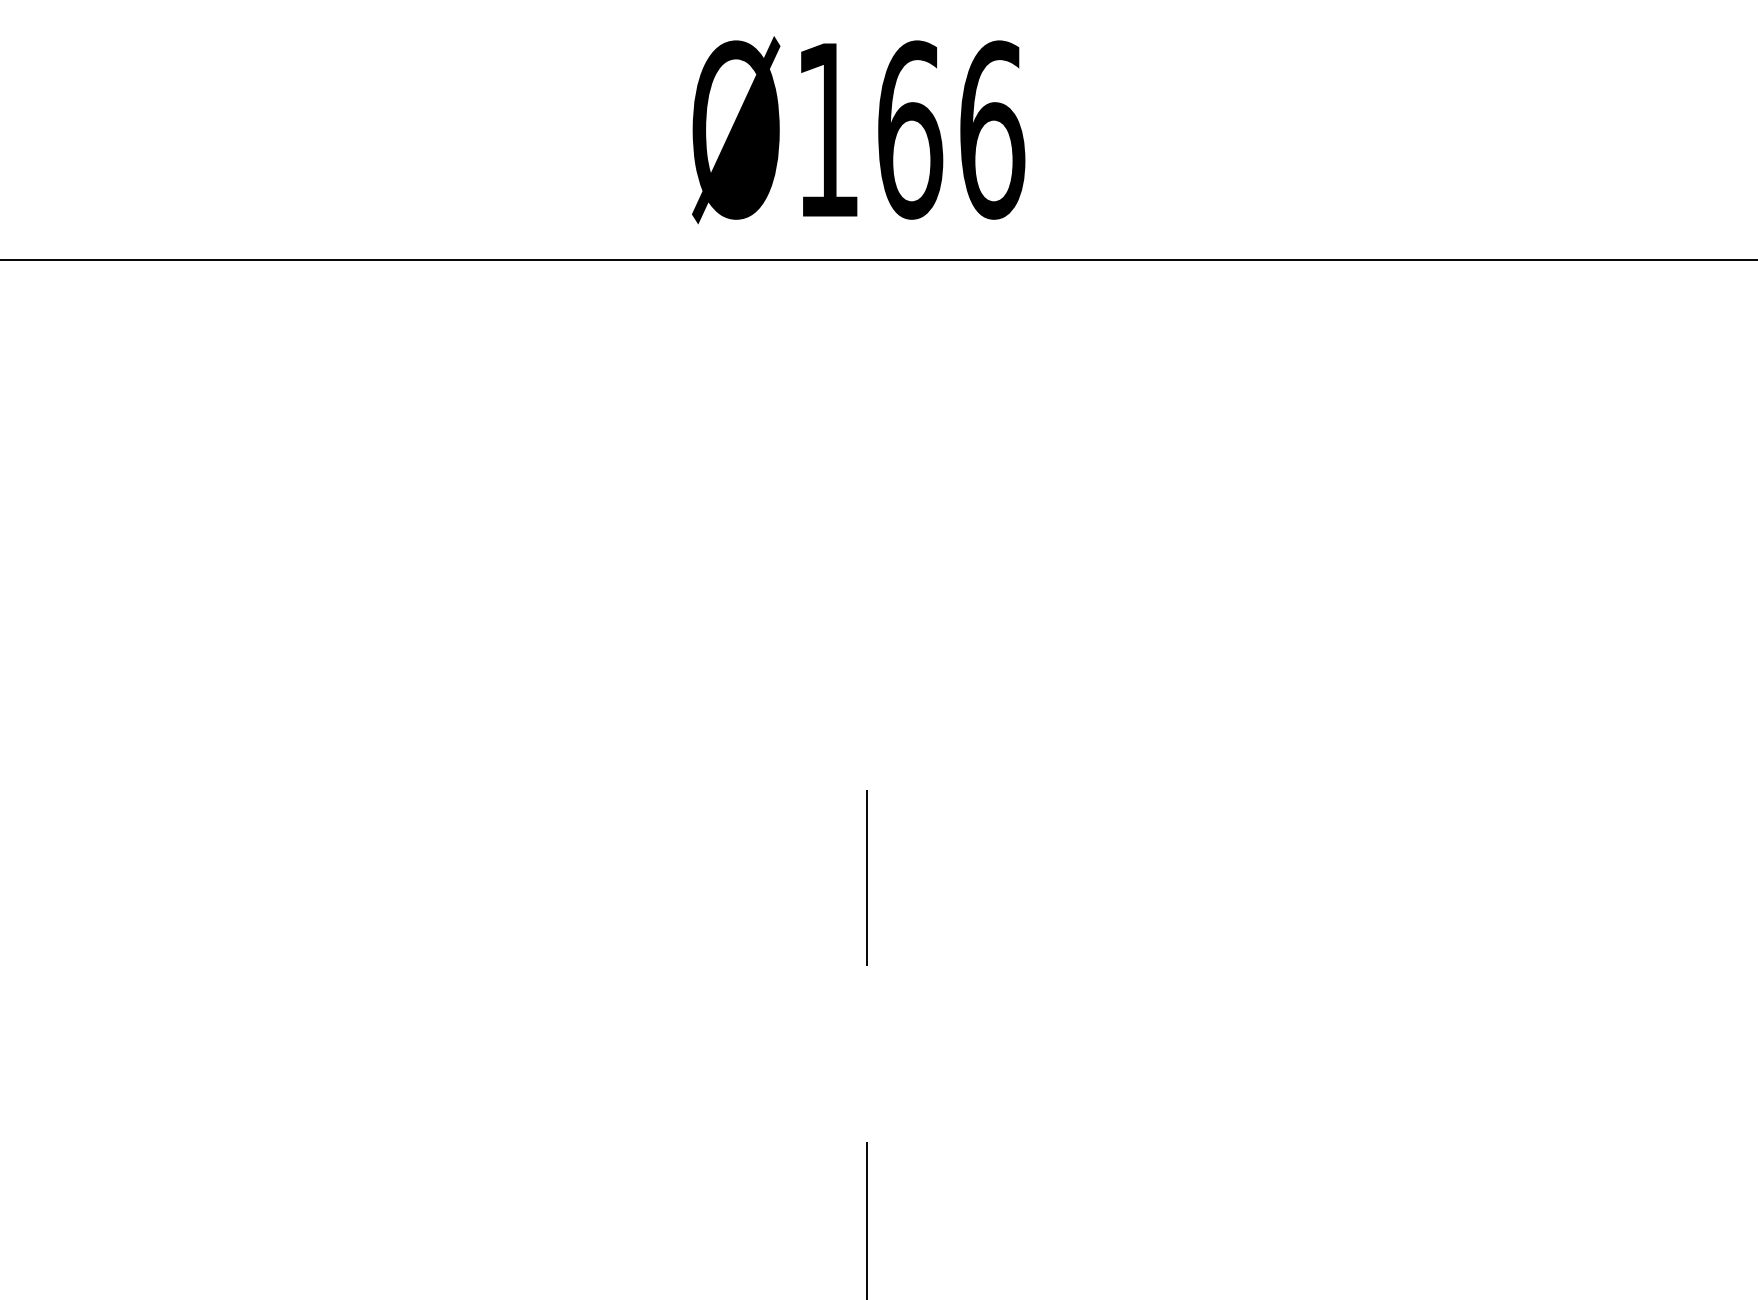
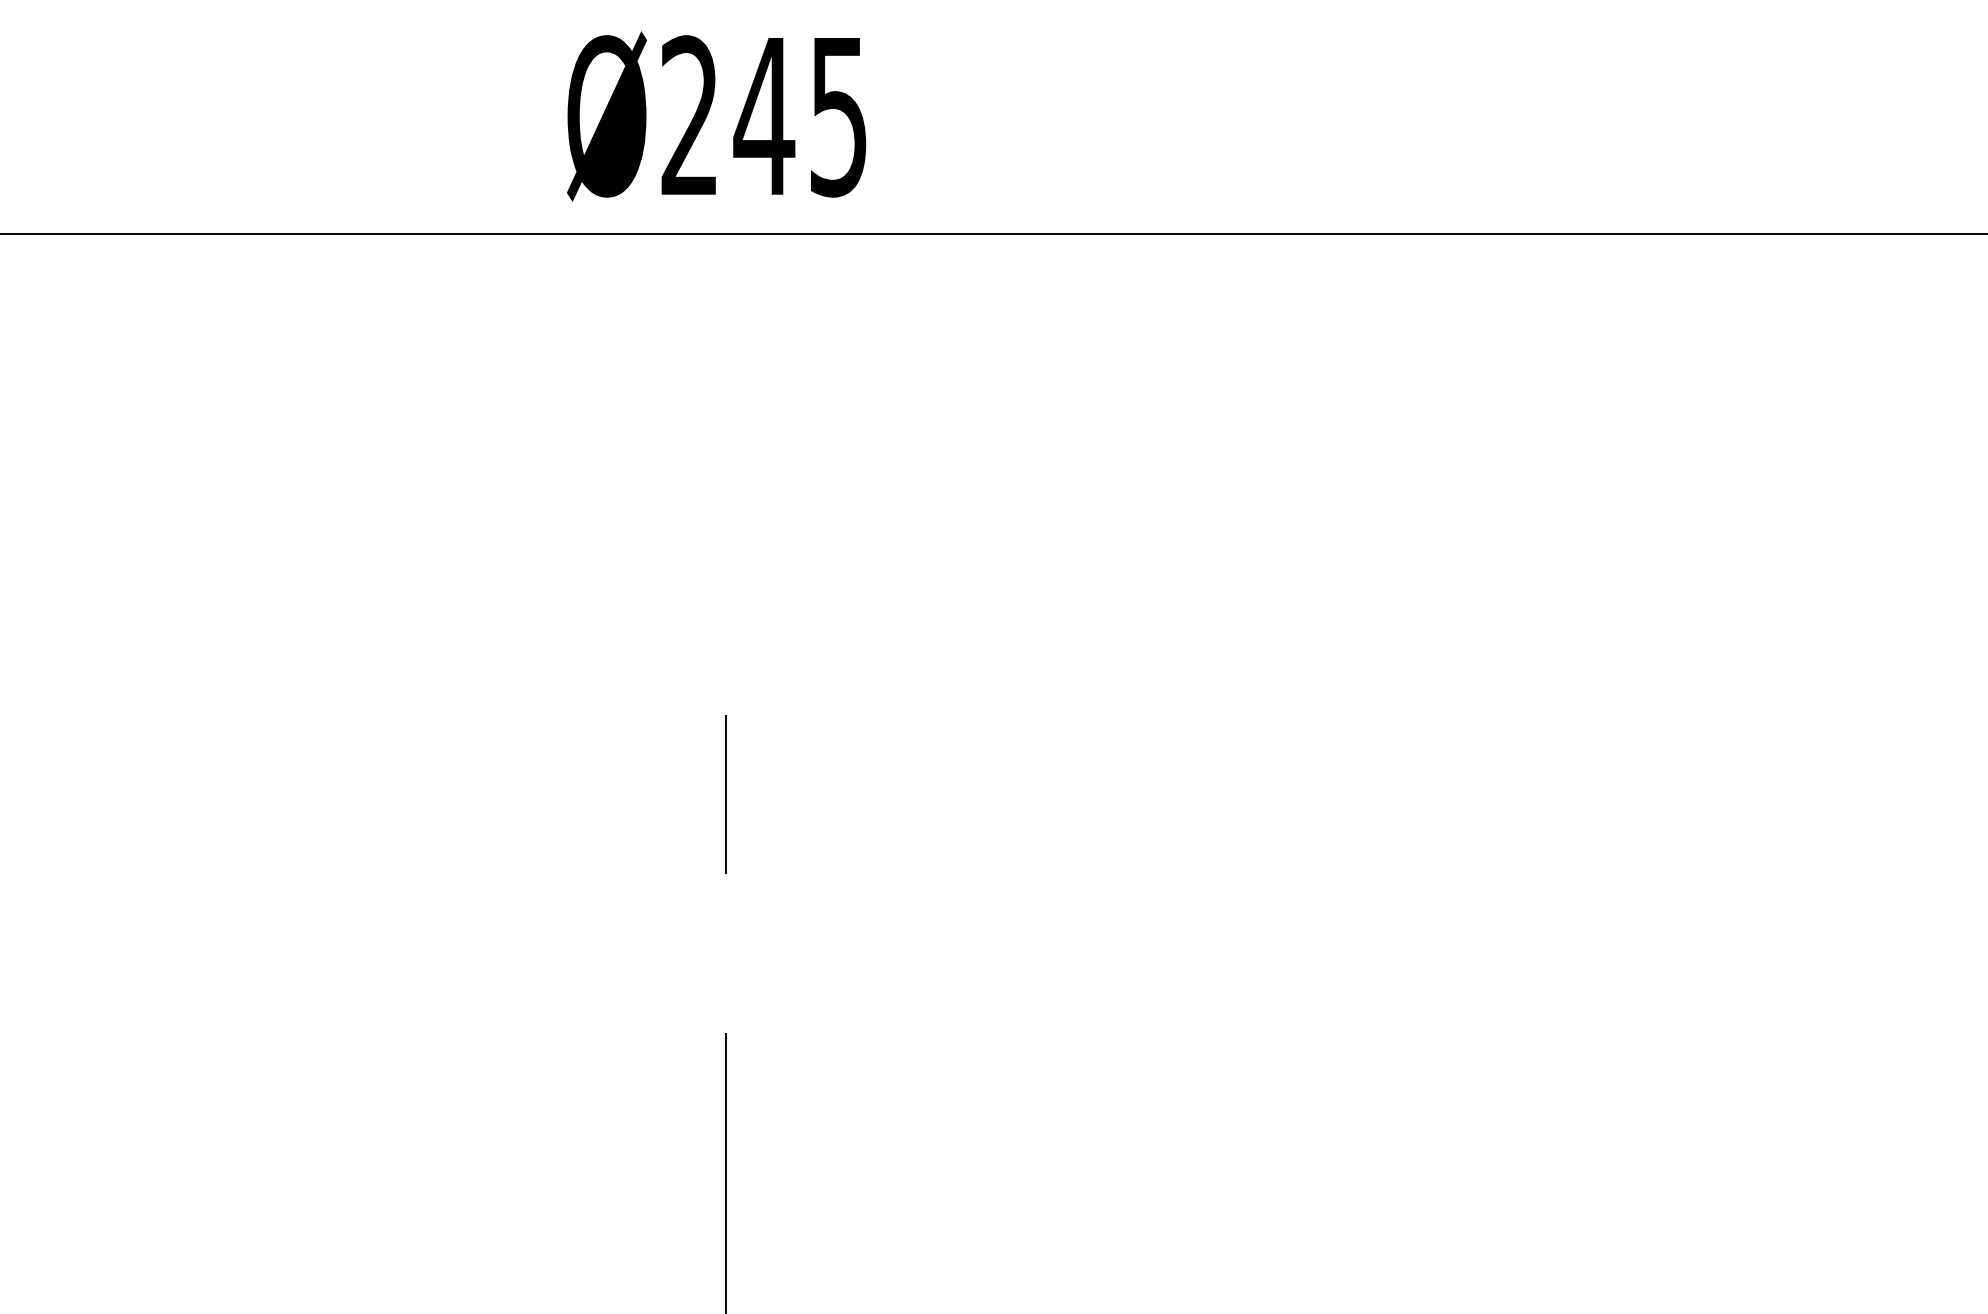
text: (910, 130) -> (764, 116), Ø166 -> Ø245

